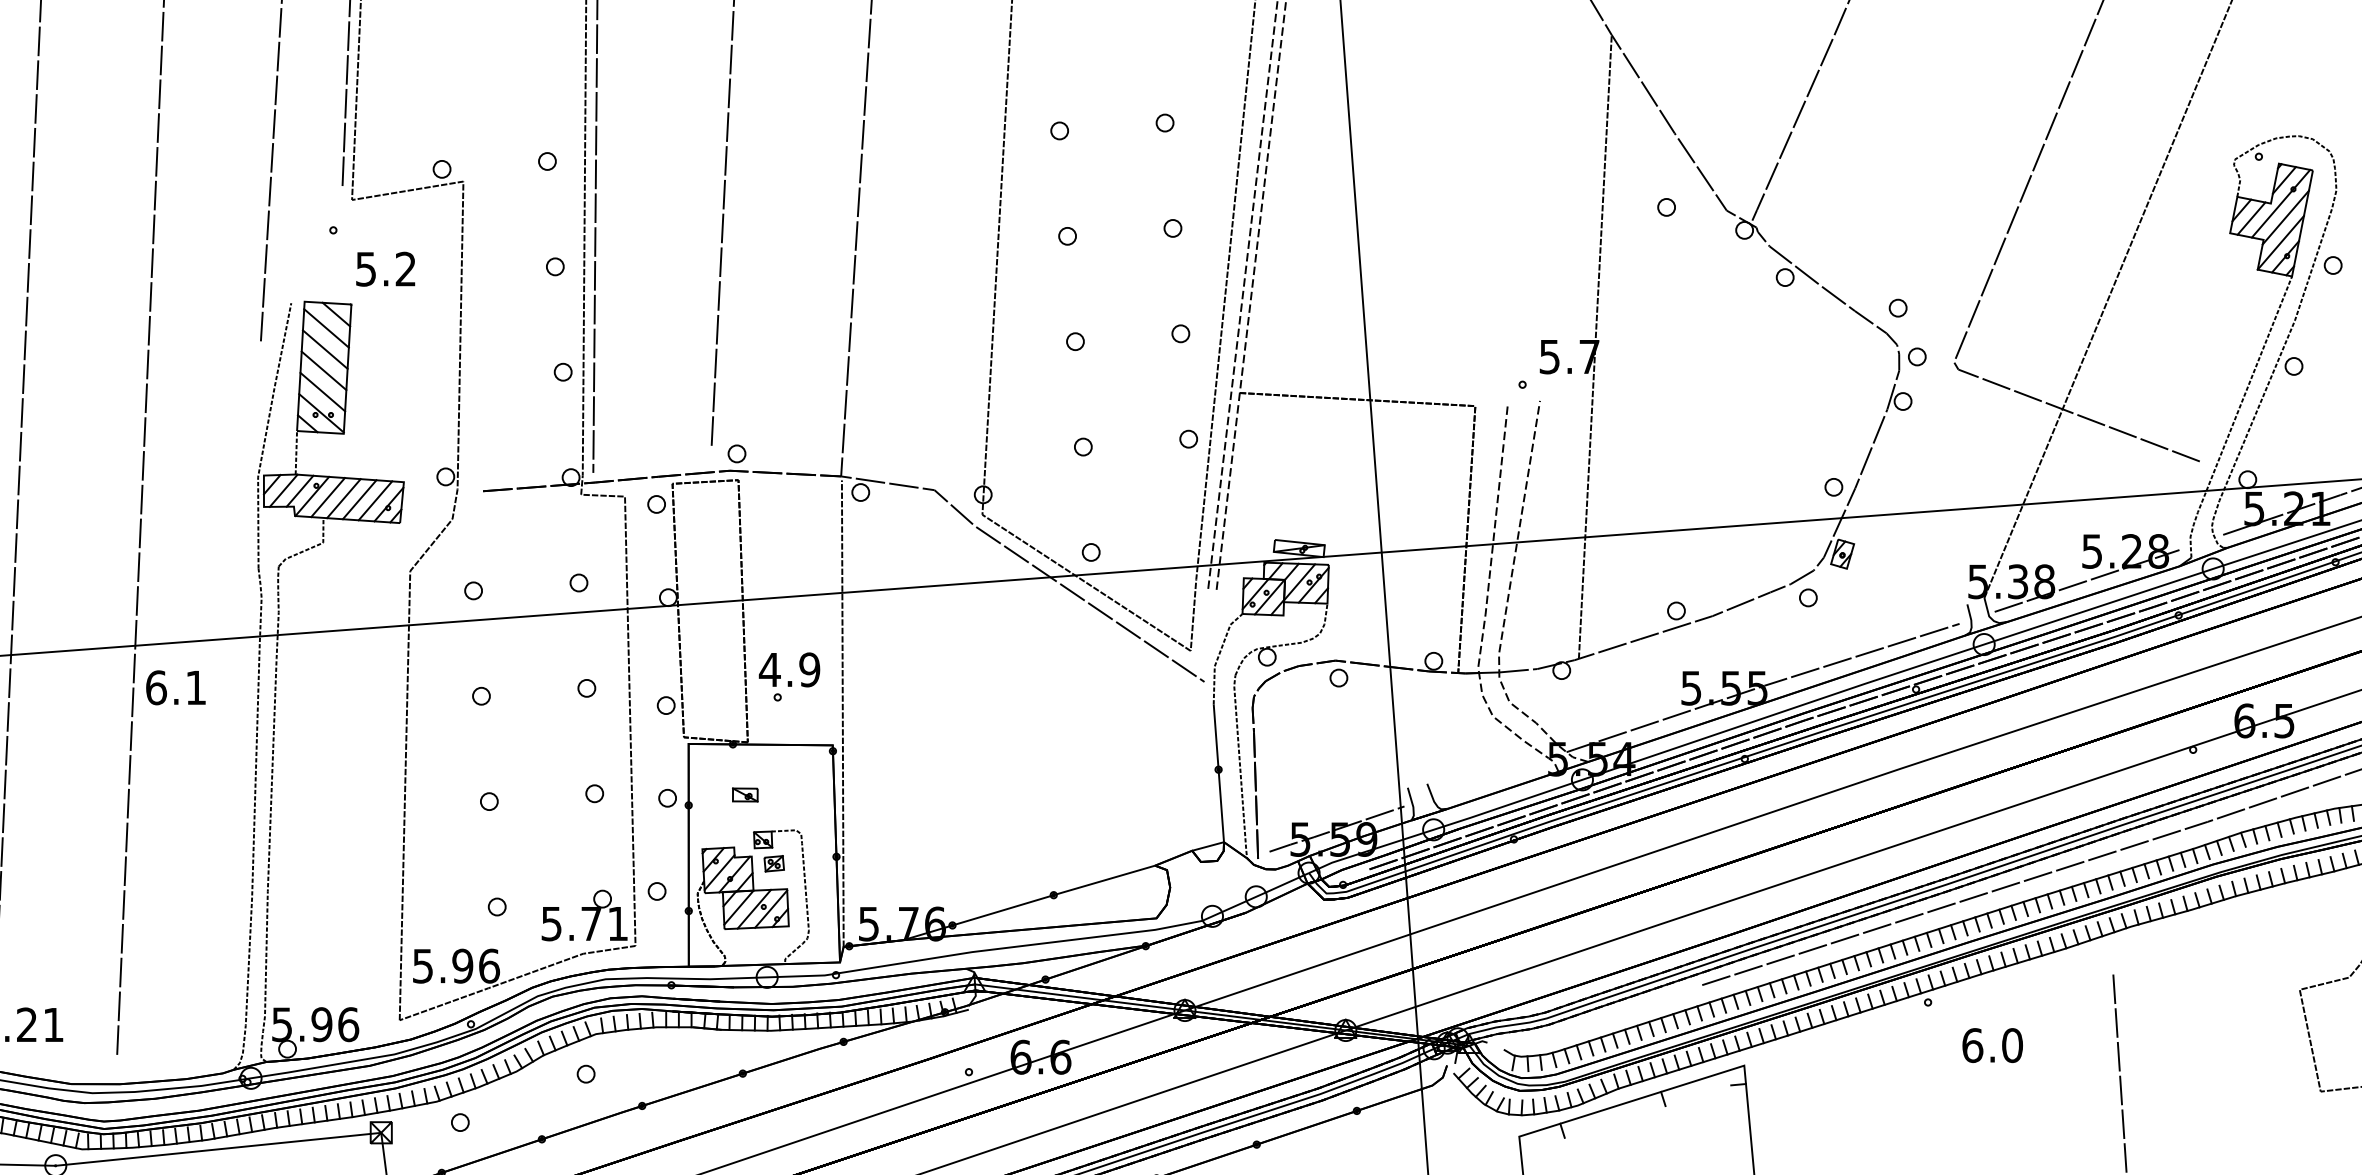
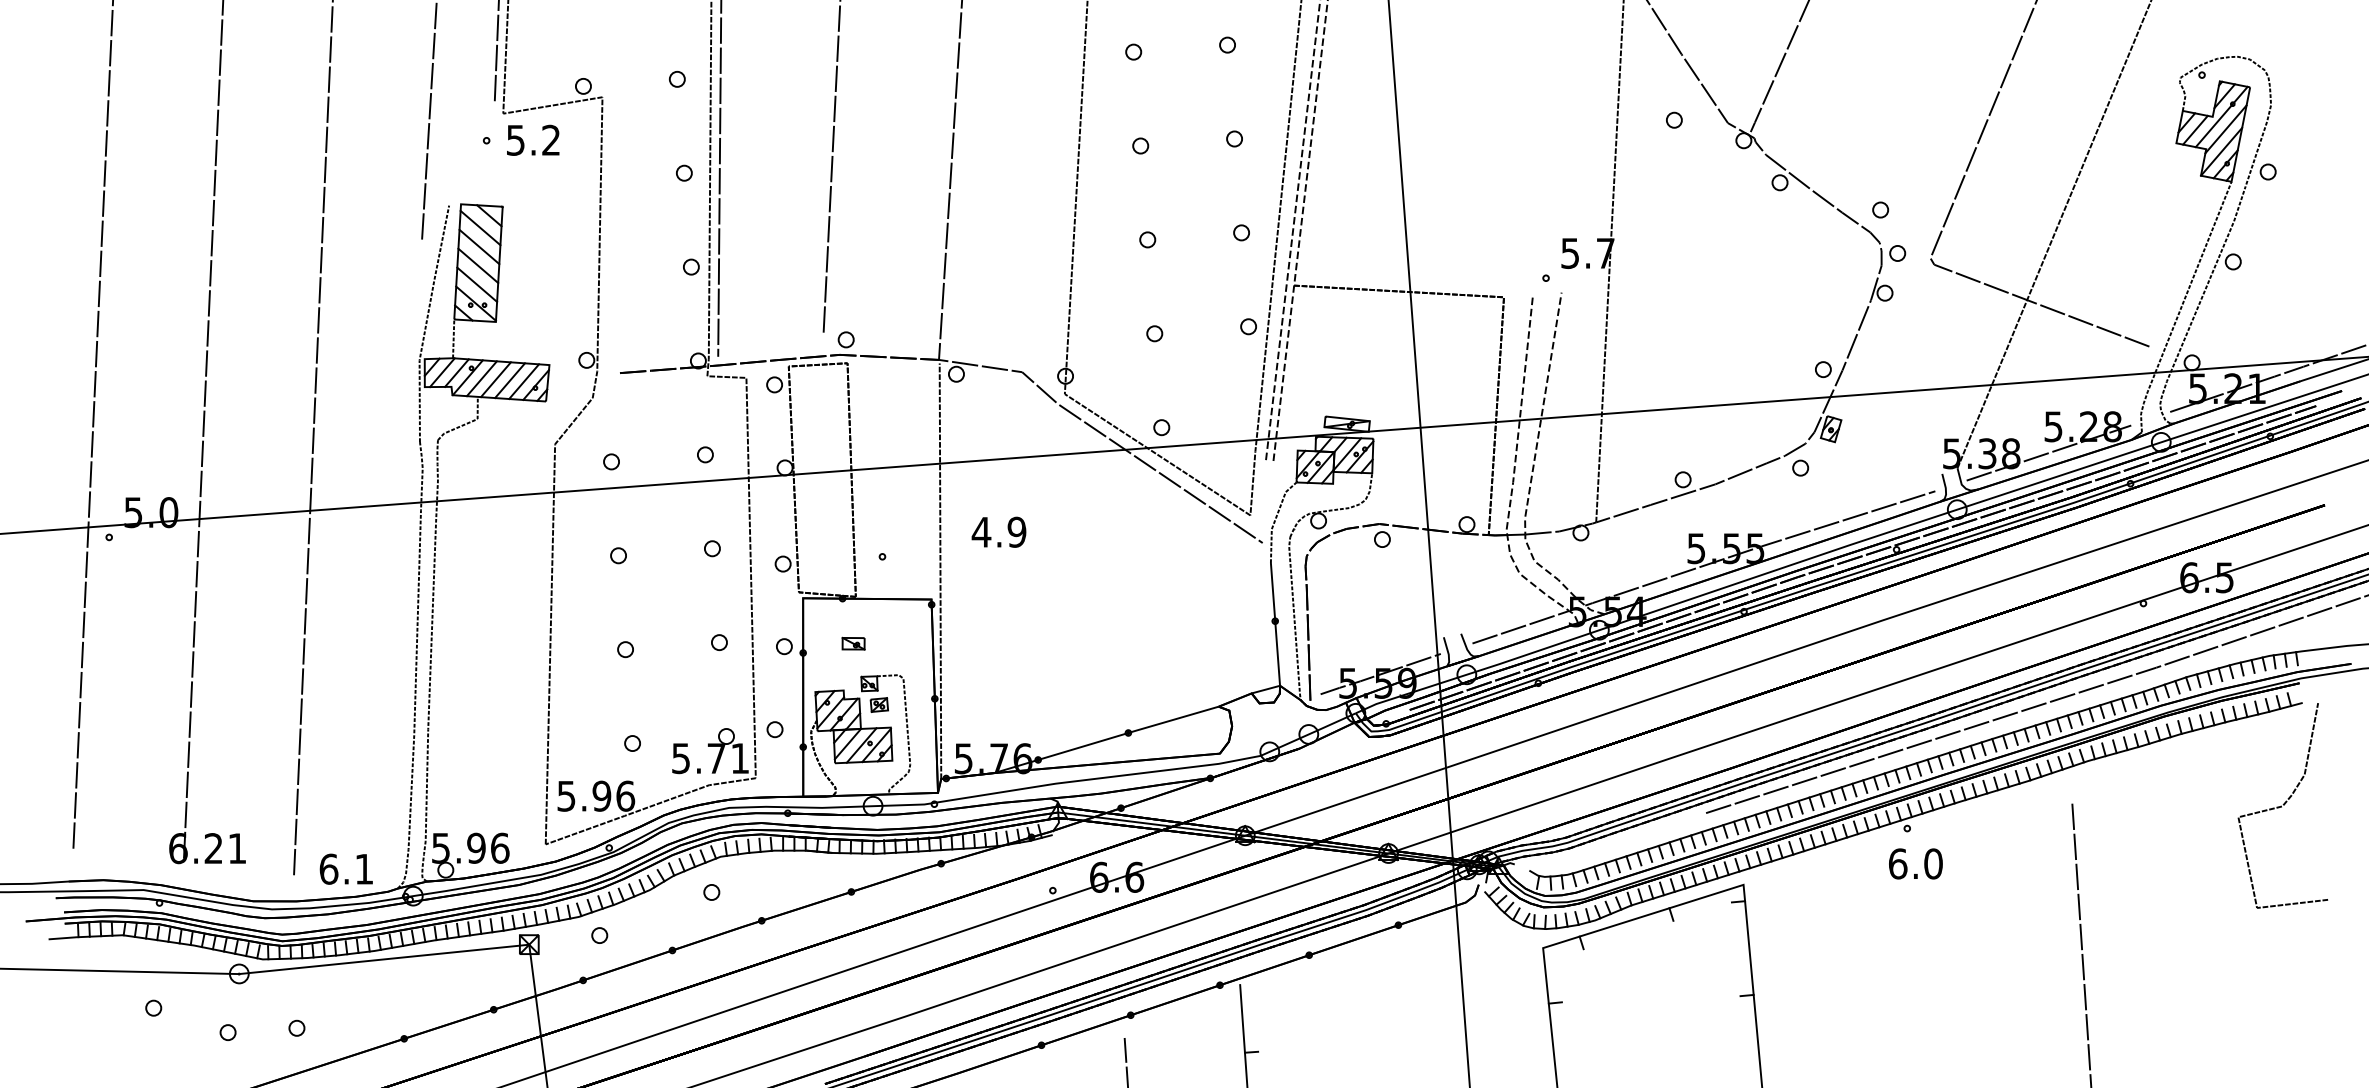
text: (385, 268) -> (533, 139), moved
text: (788, 669) -> (998, 531), moved
text: (174, 686) -> (345, 868), moved
line: (1493, 775) -> (1520, 626), added
text: (1992, 1045) -> (1915, 863), moved

